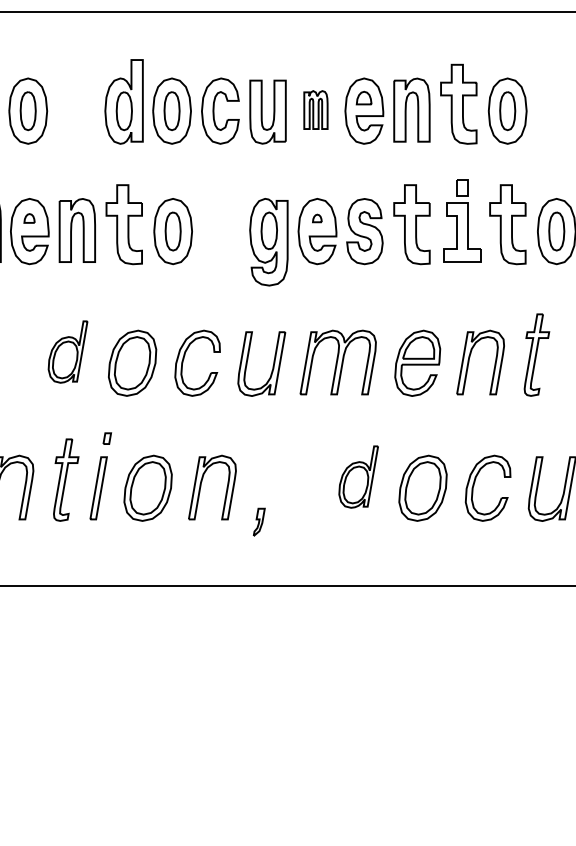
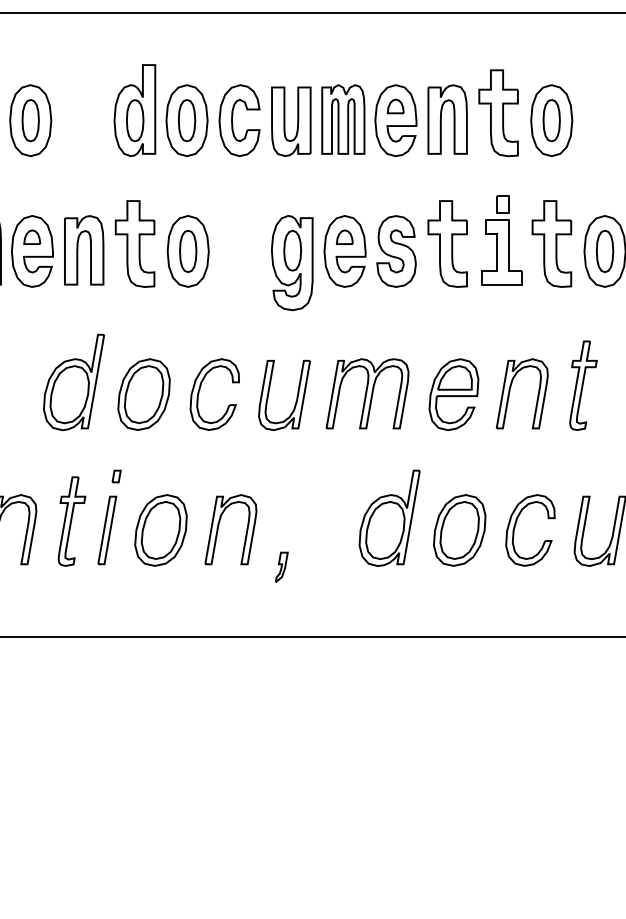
part: (315, 109) -> (342, 118), size x1.67
part: (29, 218) -> (32, 237), size x1.43
part: (317, 218) -> (345, 237), size x1.67
part: (67, 351) -> (73, 381), size x1.43
part: (358, 476) -> (389, 517), size x1.43

